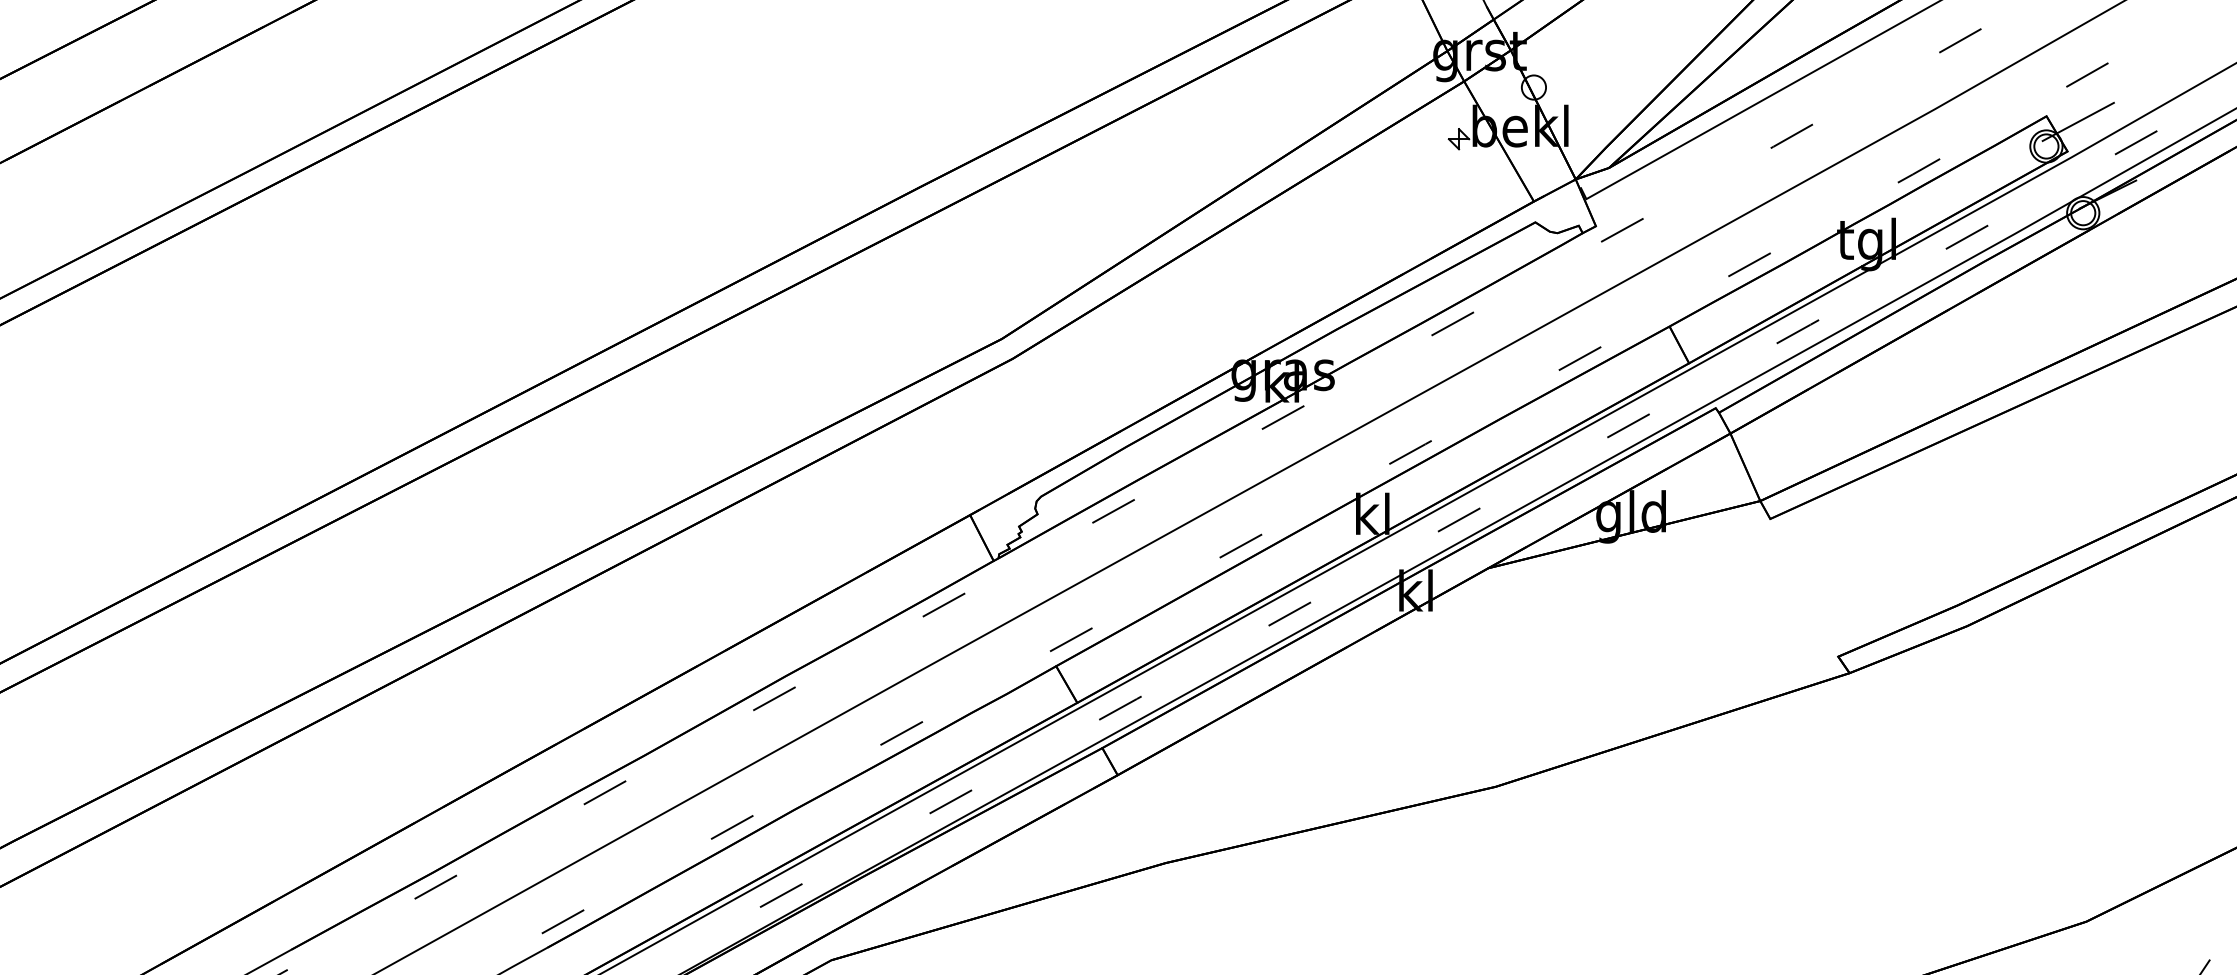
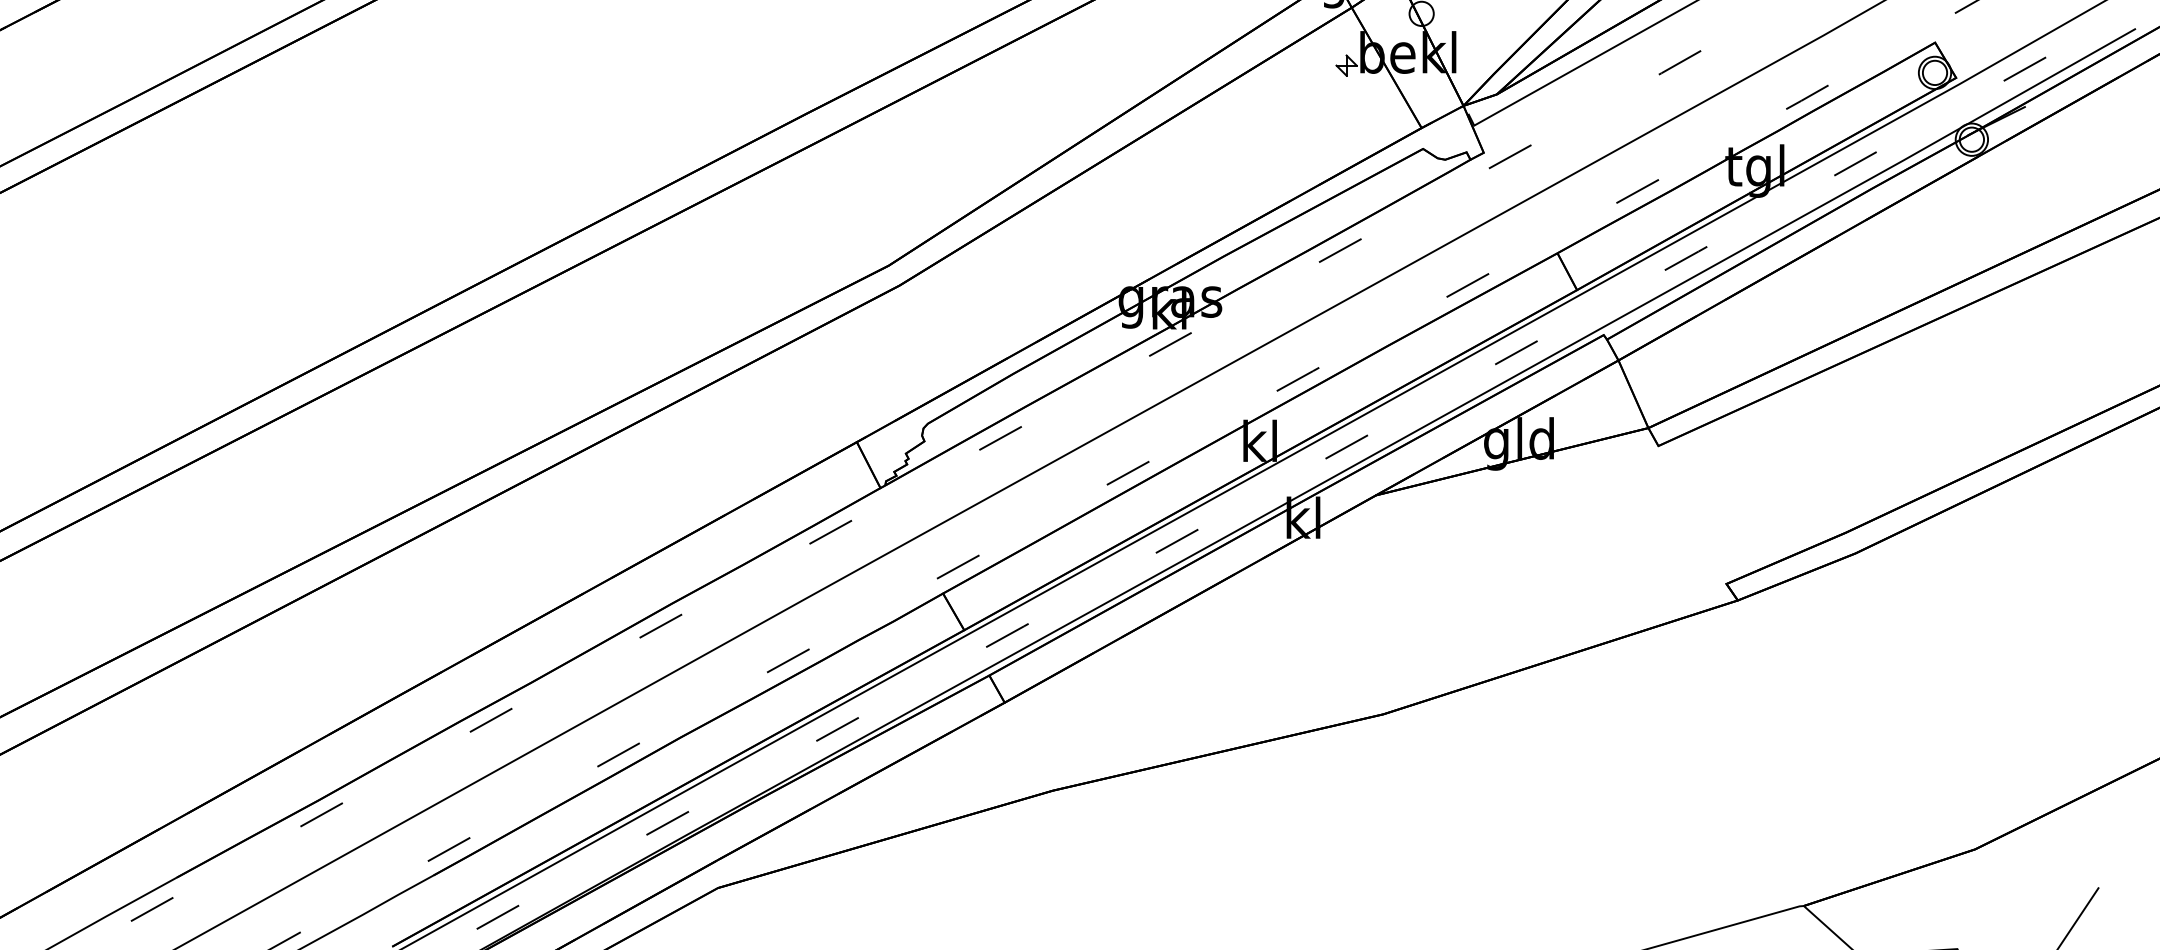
line: (2077, 121) -> (1966, 47), removed

